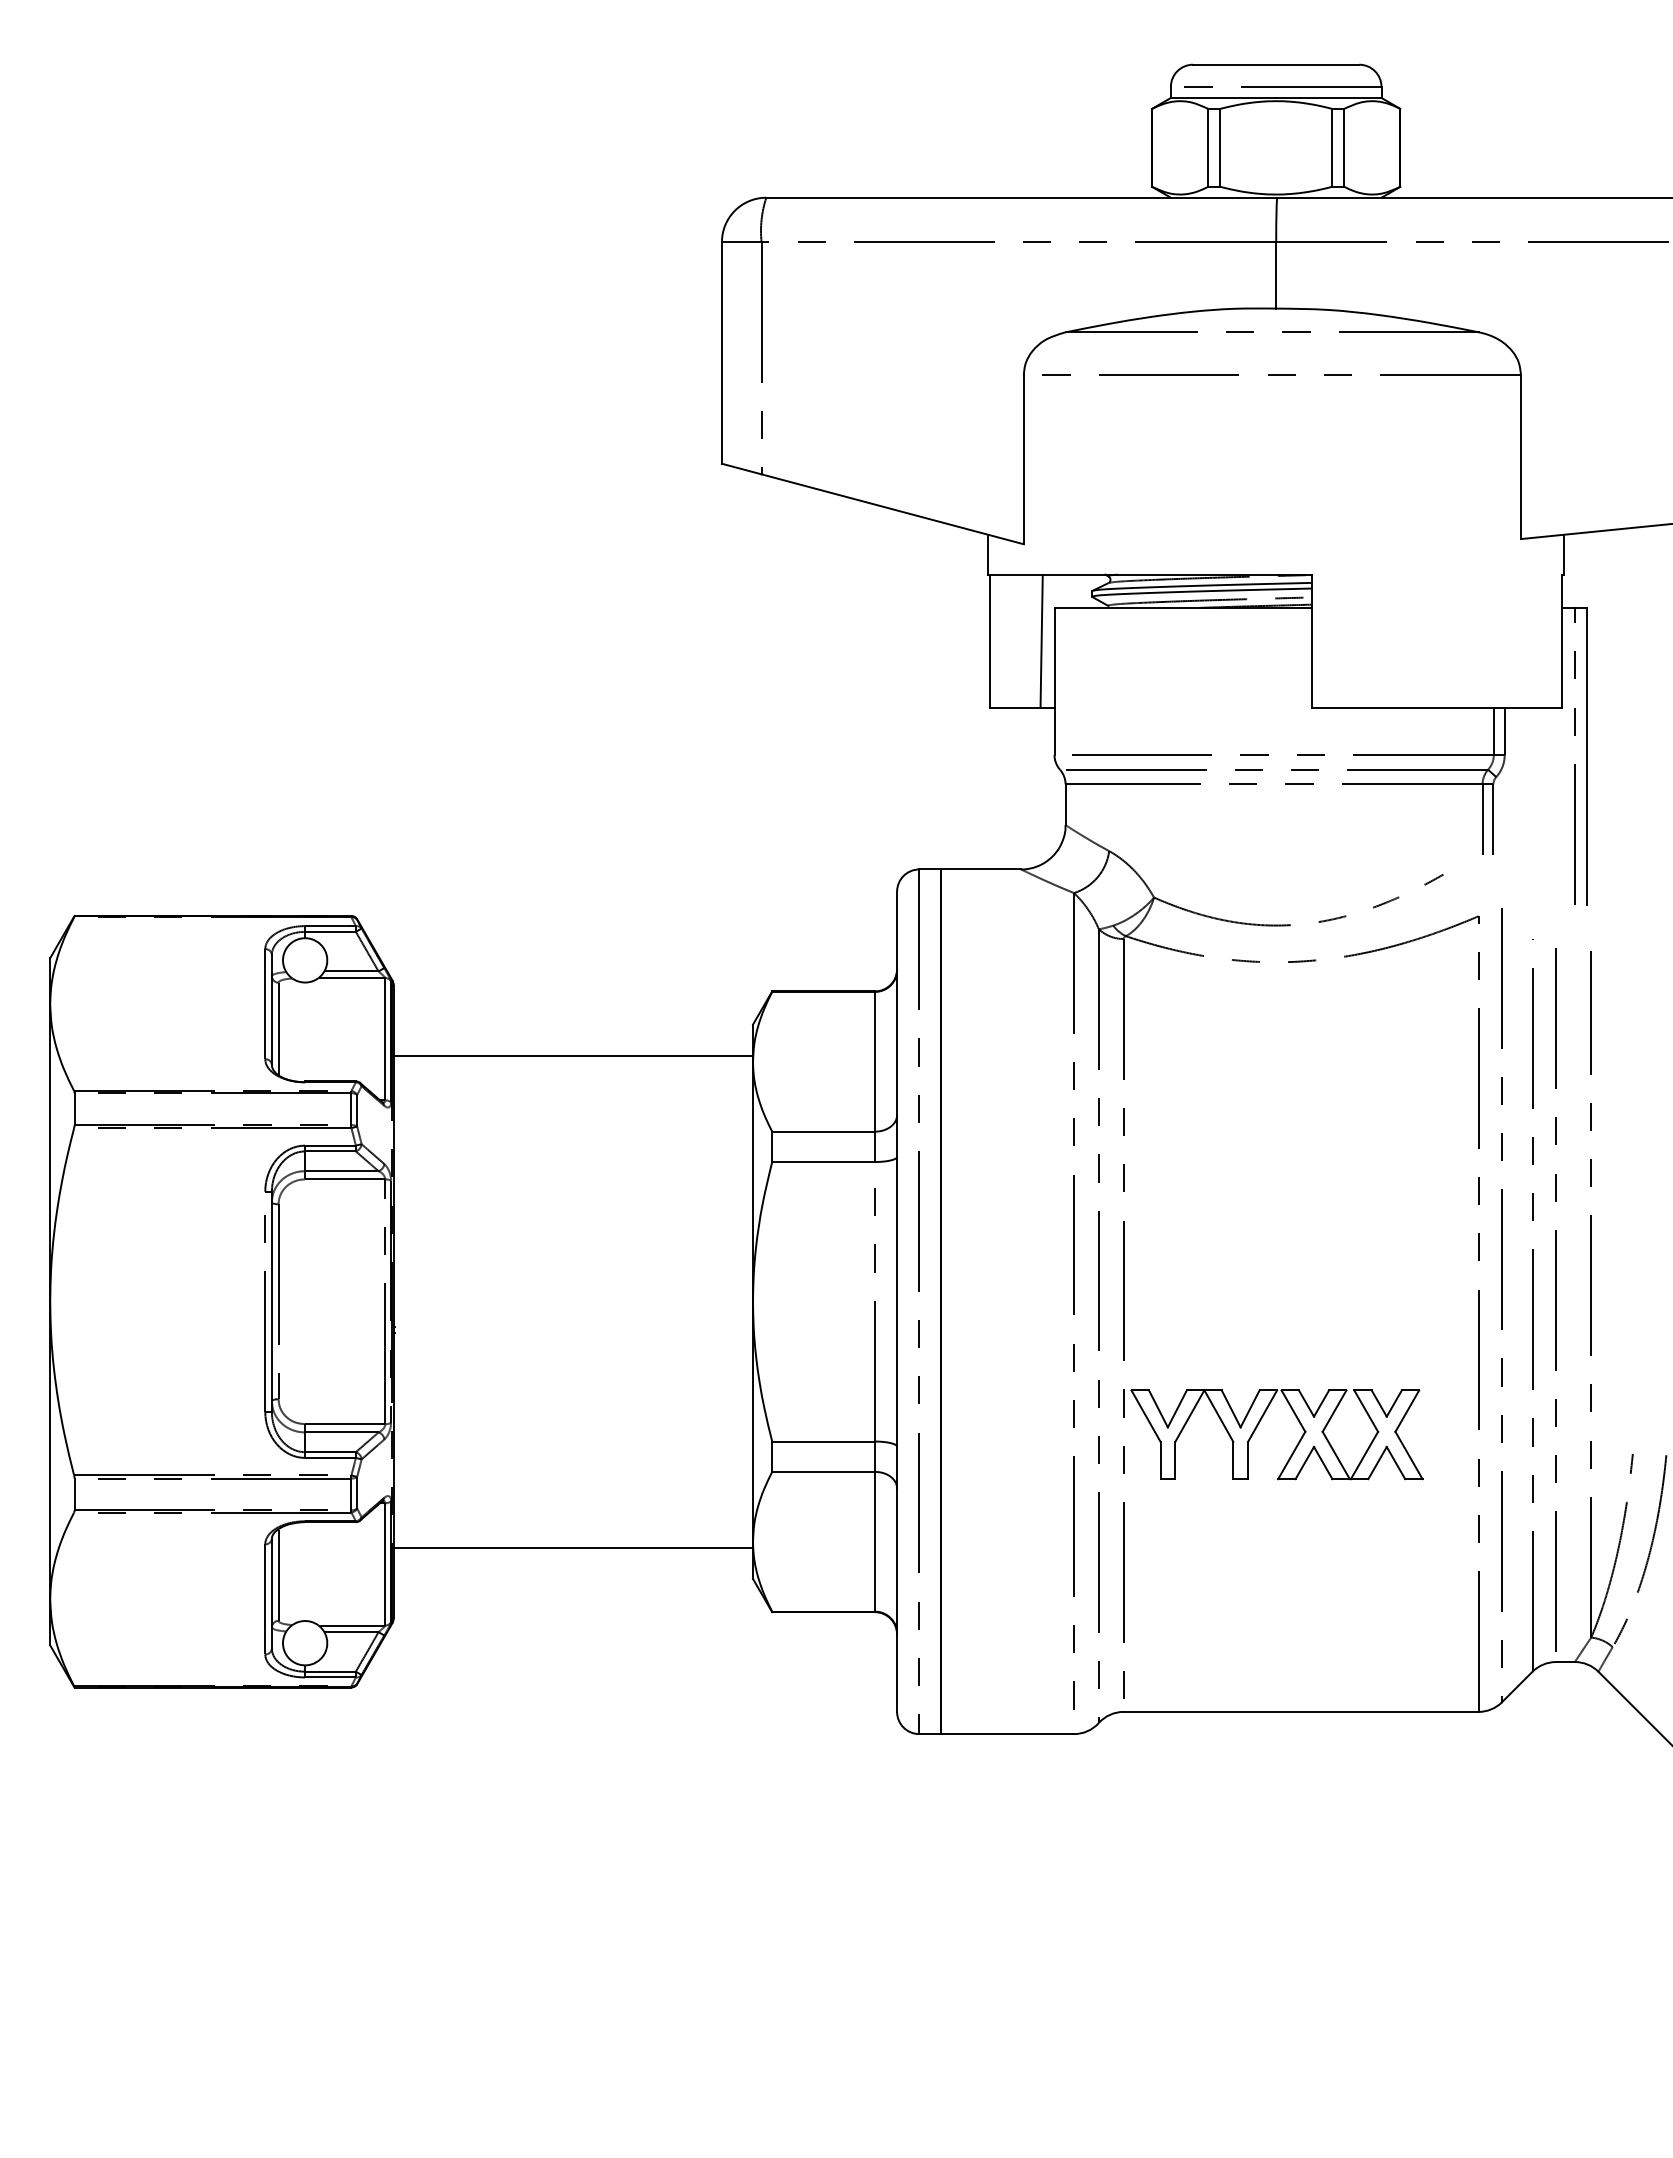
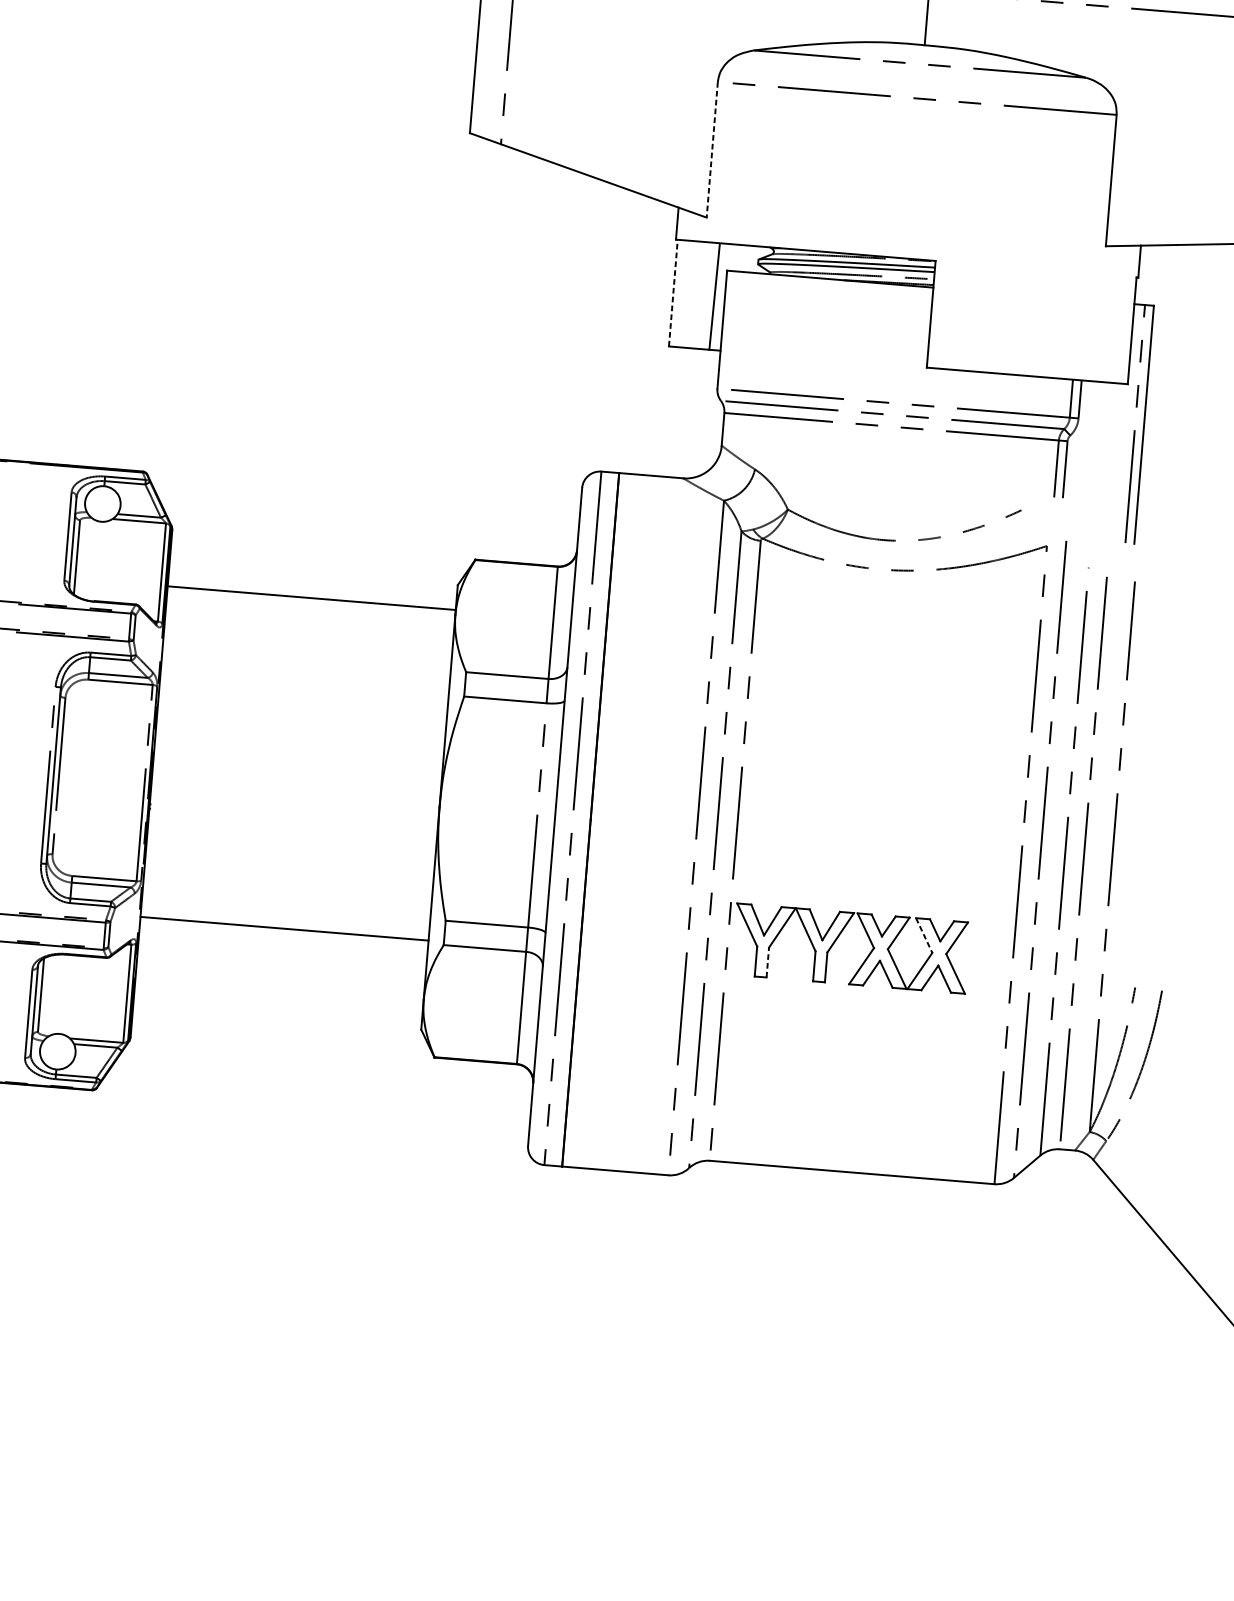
line: (1023, 460) -> (711, 150), solid -> dashed
line: (990, 641) -> (673, 293), solid -> dashed
line: (1366, 1411) -> (924, 935), solid -> dashed
line: (1175, 1460) -> (767, 962), solid -> dashed
line: (572, 1547) -> (283, 928), moved

